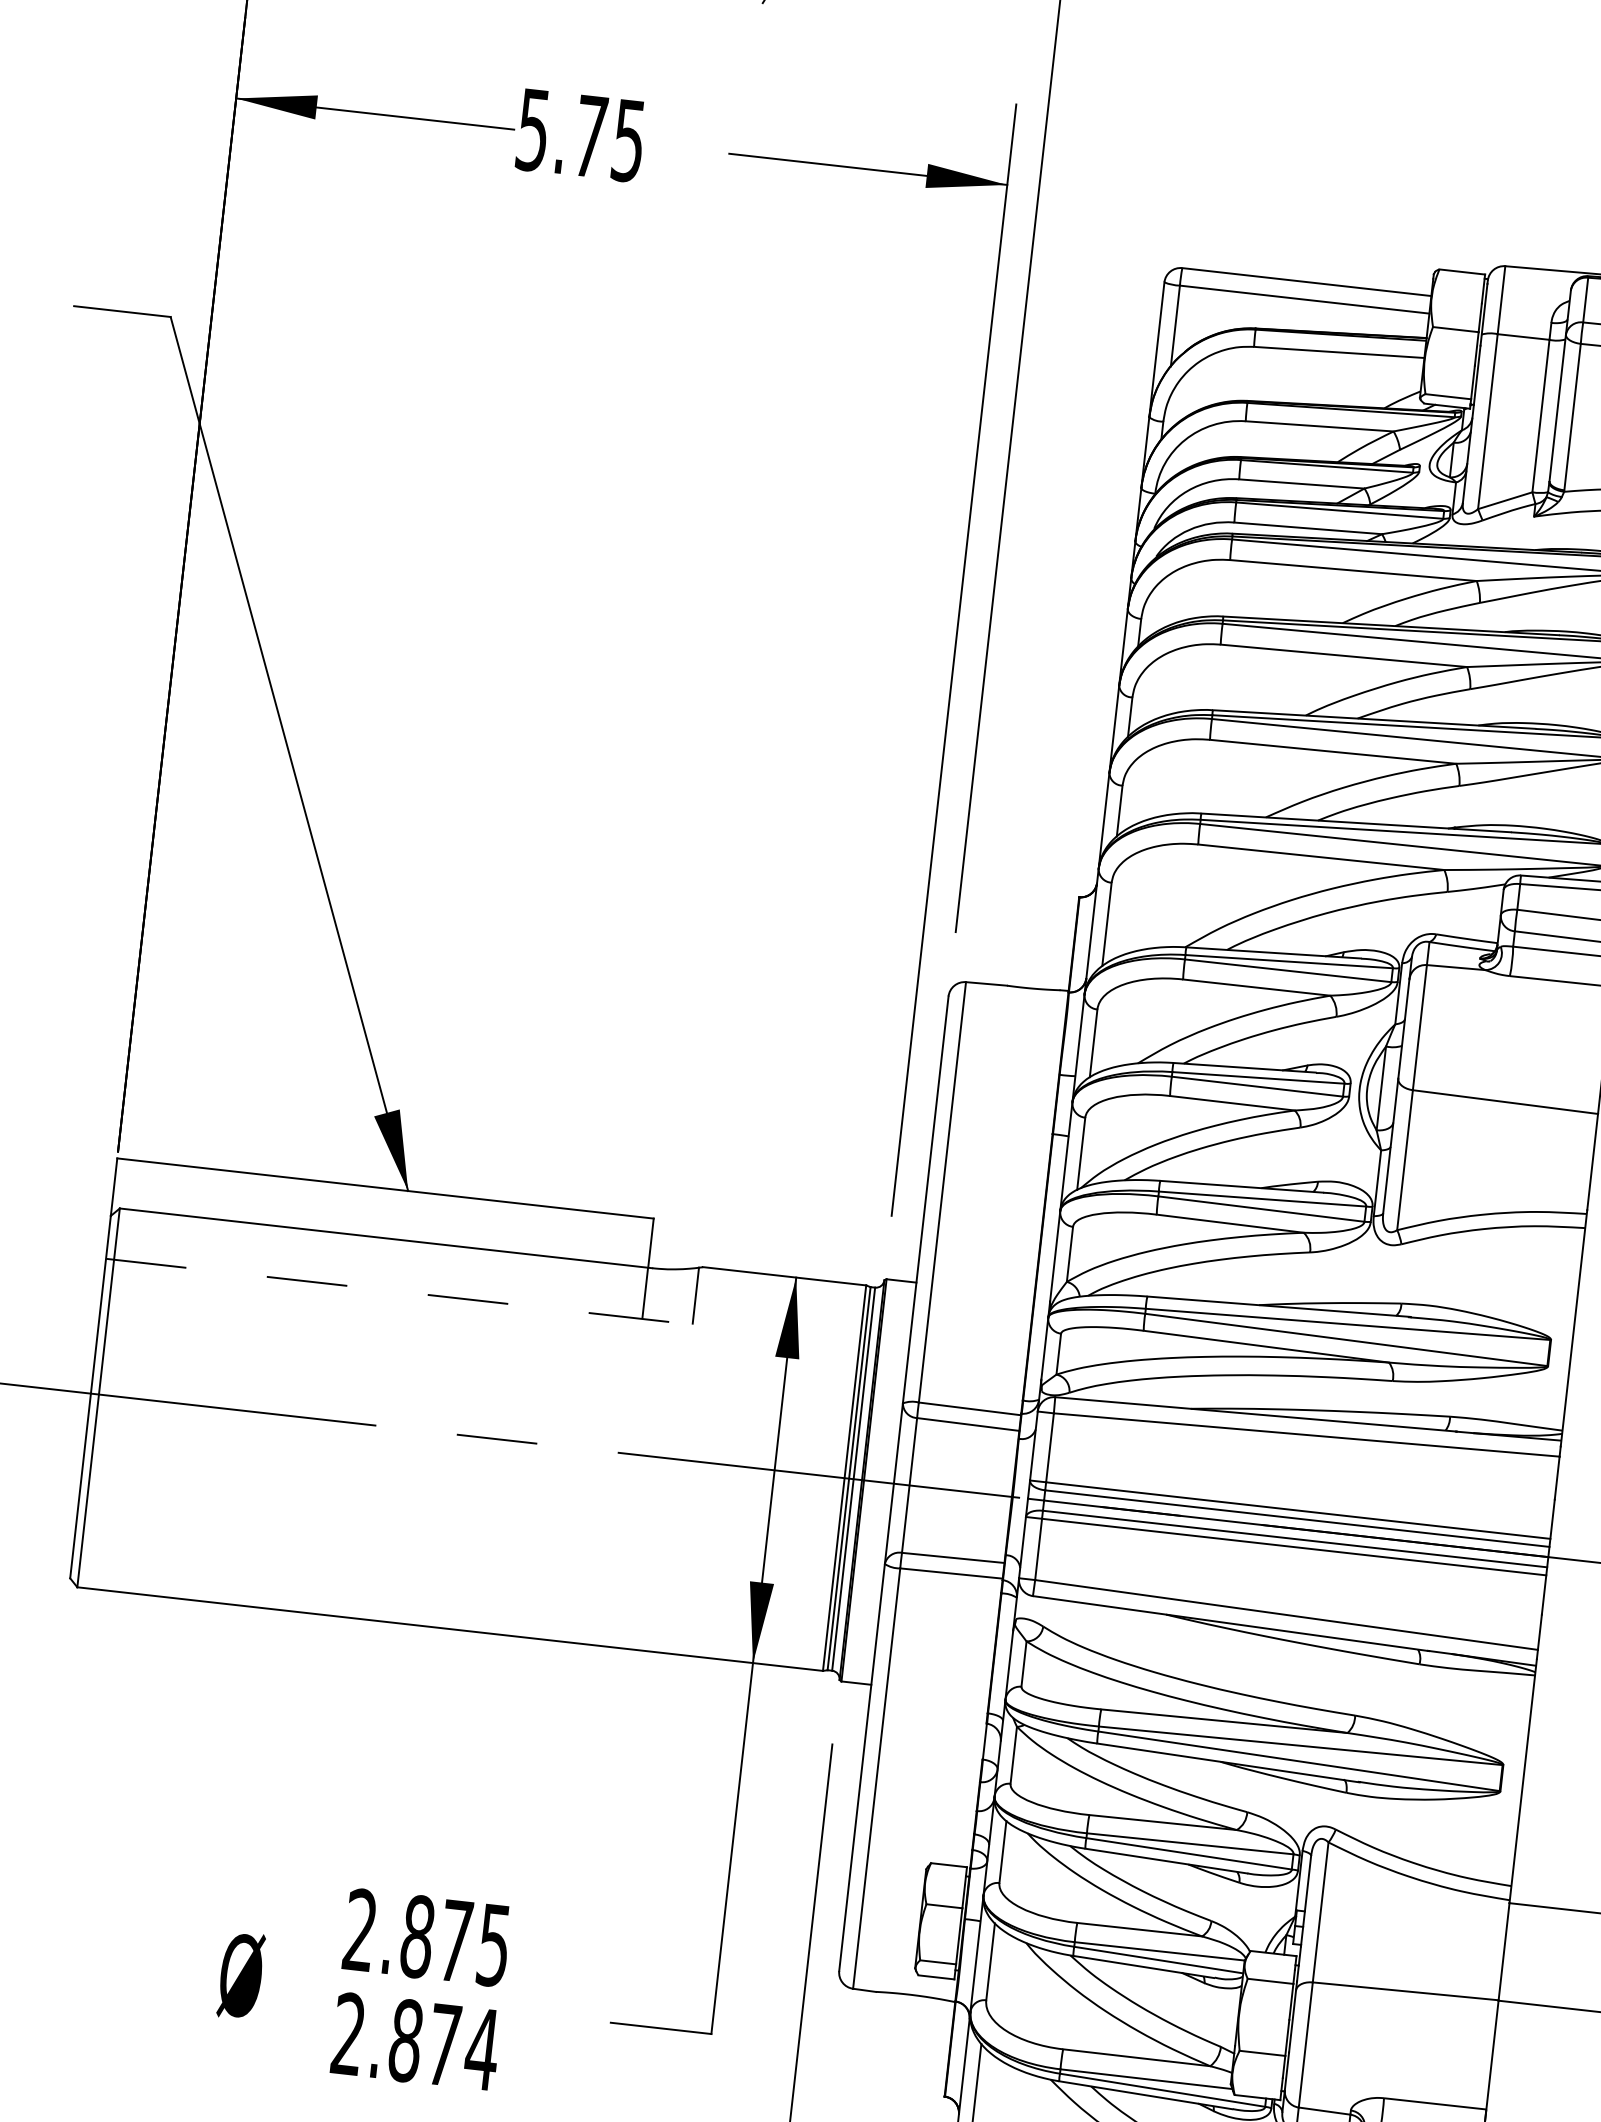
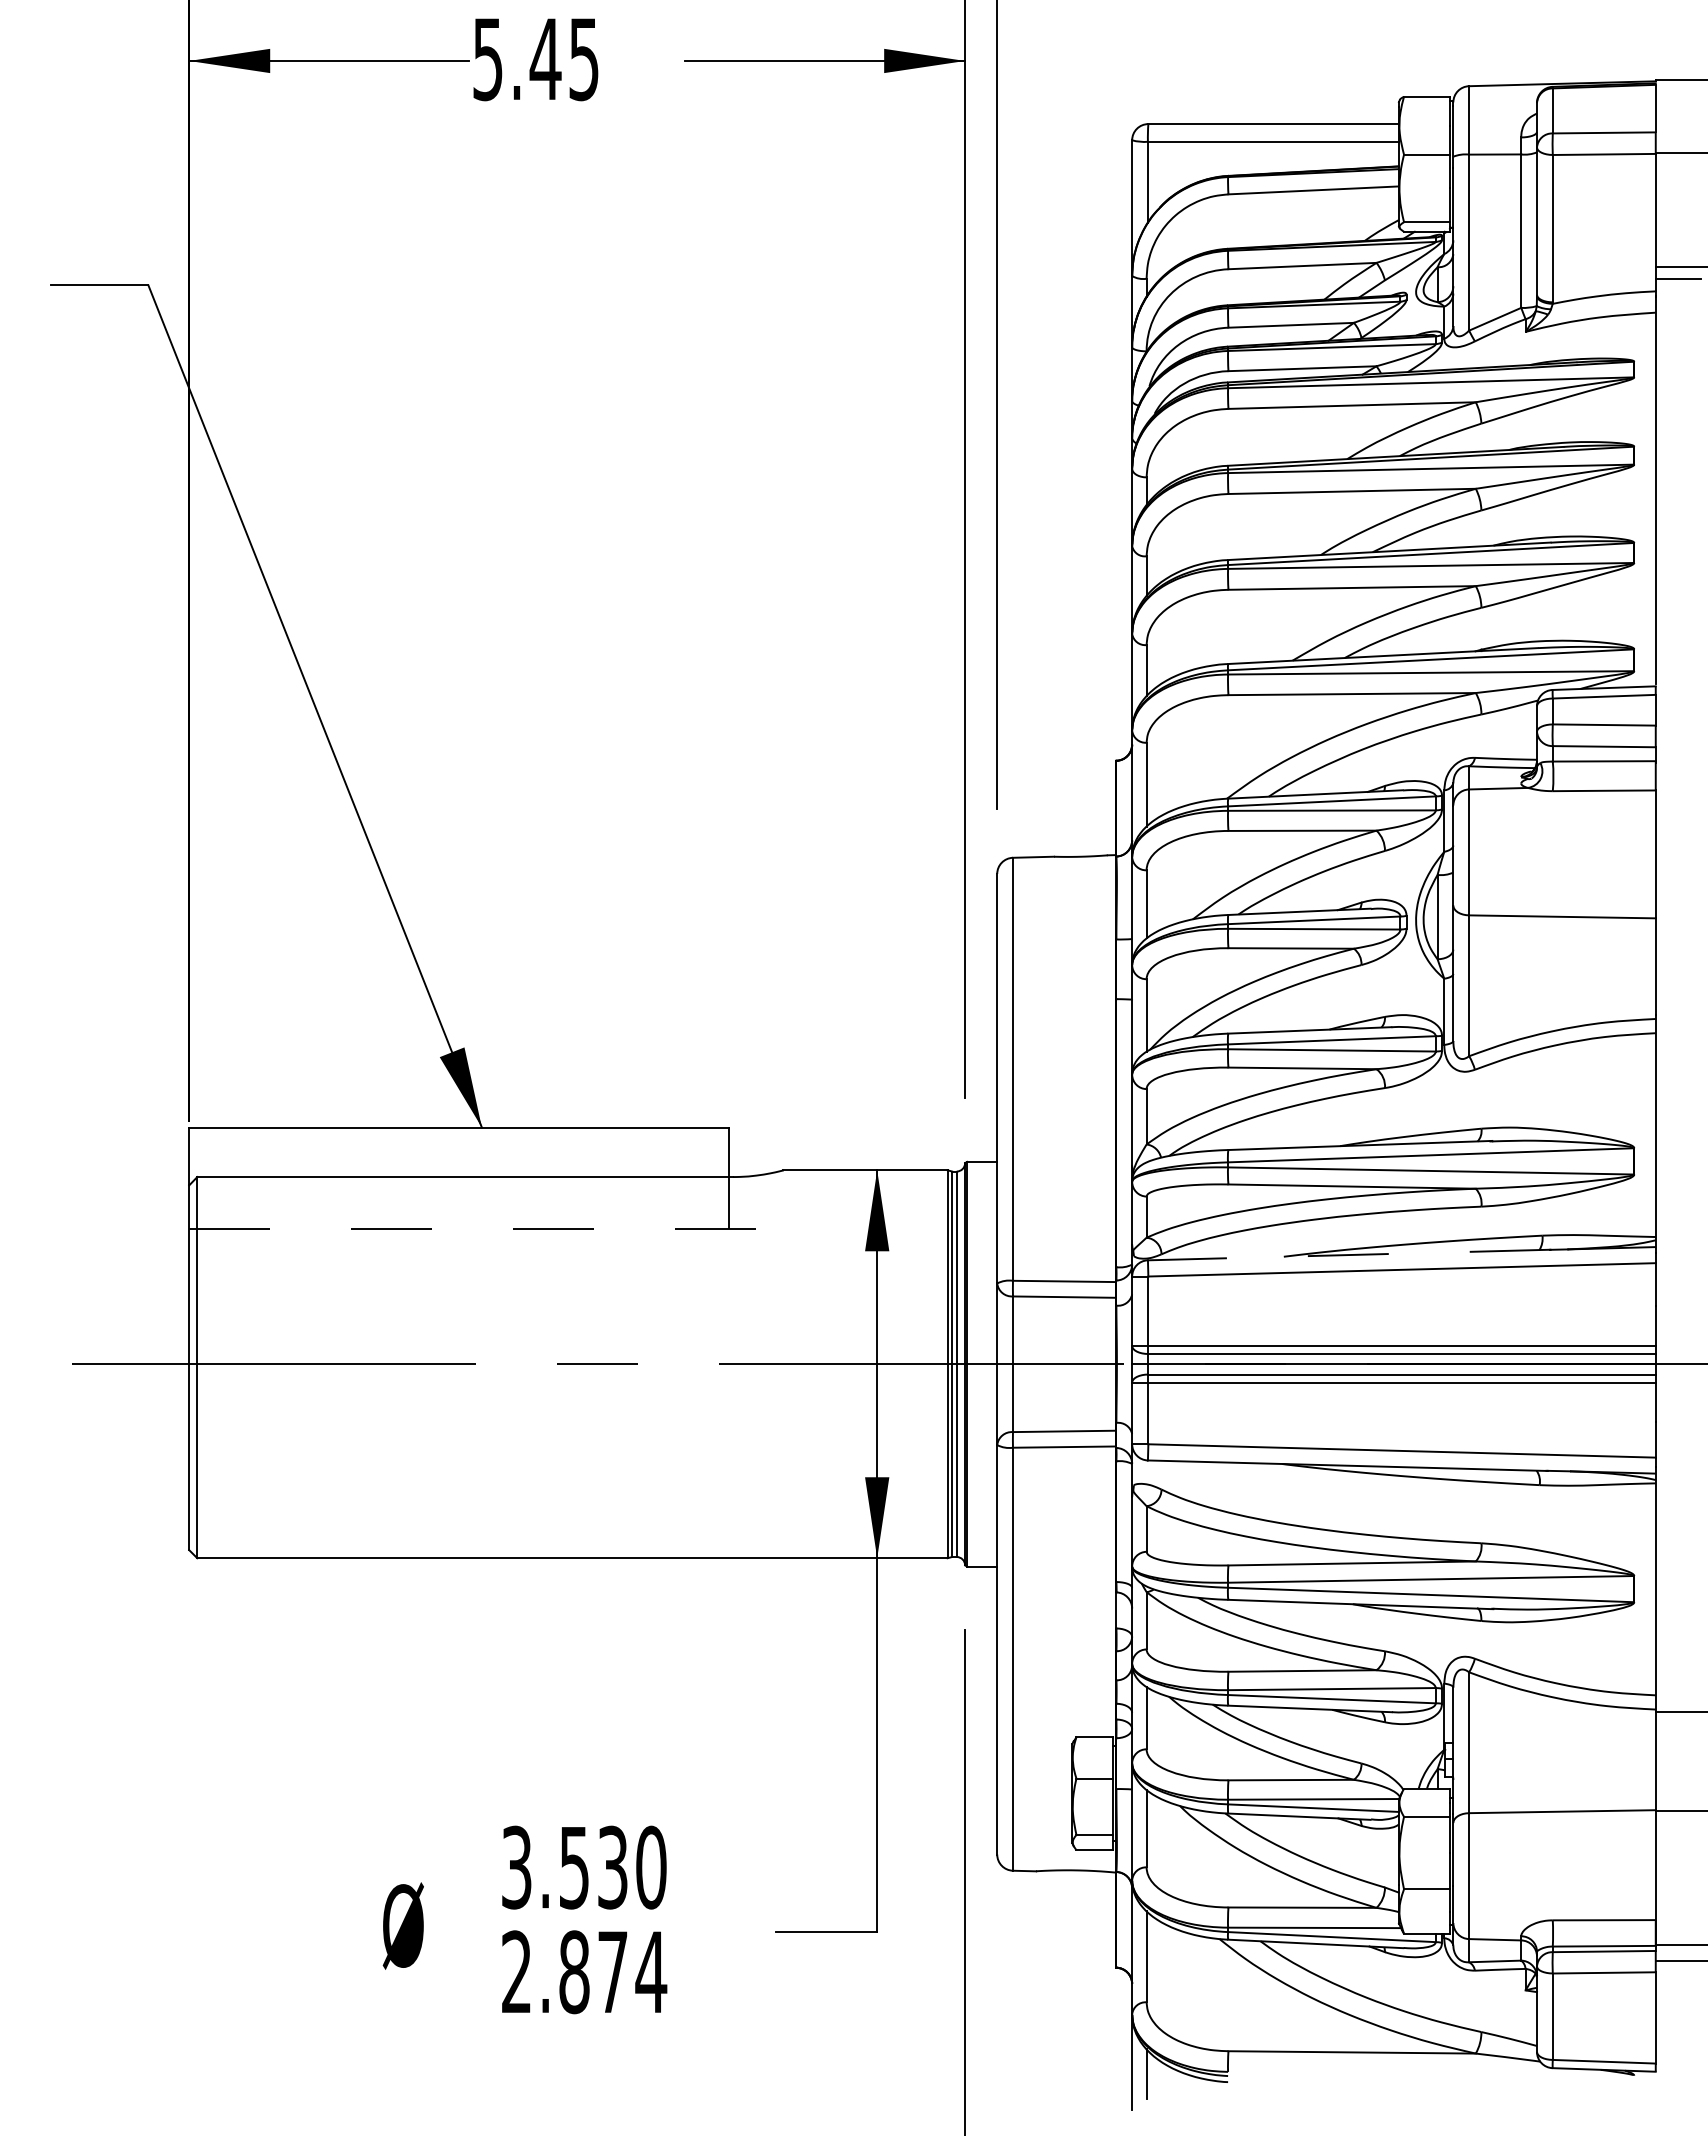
text: (590, 135) -> (545, 58), 5.75 -> 5.45
line: (695, 1295) -> (779, 1199), removed
line: (1255, 1414) -> (1348, 1255), solid -> dashed
text: (427, 1937) -> (584, 1867), 2.875 -> 3.530

